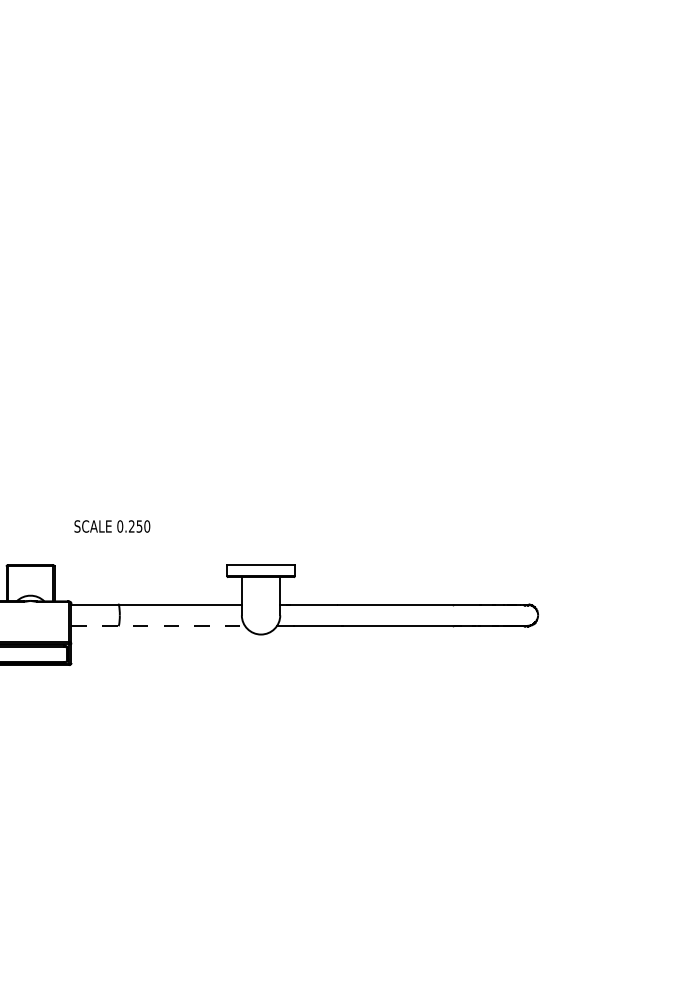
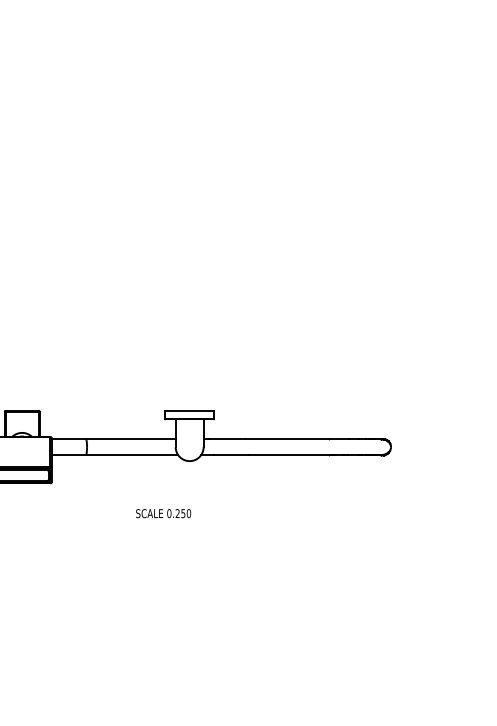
text: (112, 526) -> (163, 513), moved
line: (158, 626) -> (115, 455), dashed -> solid

